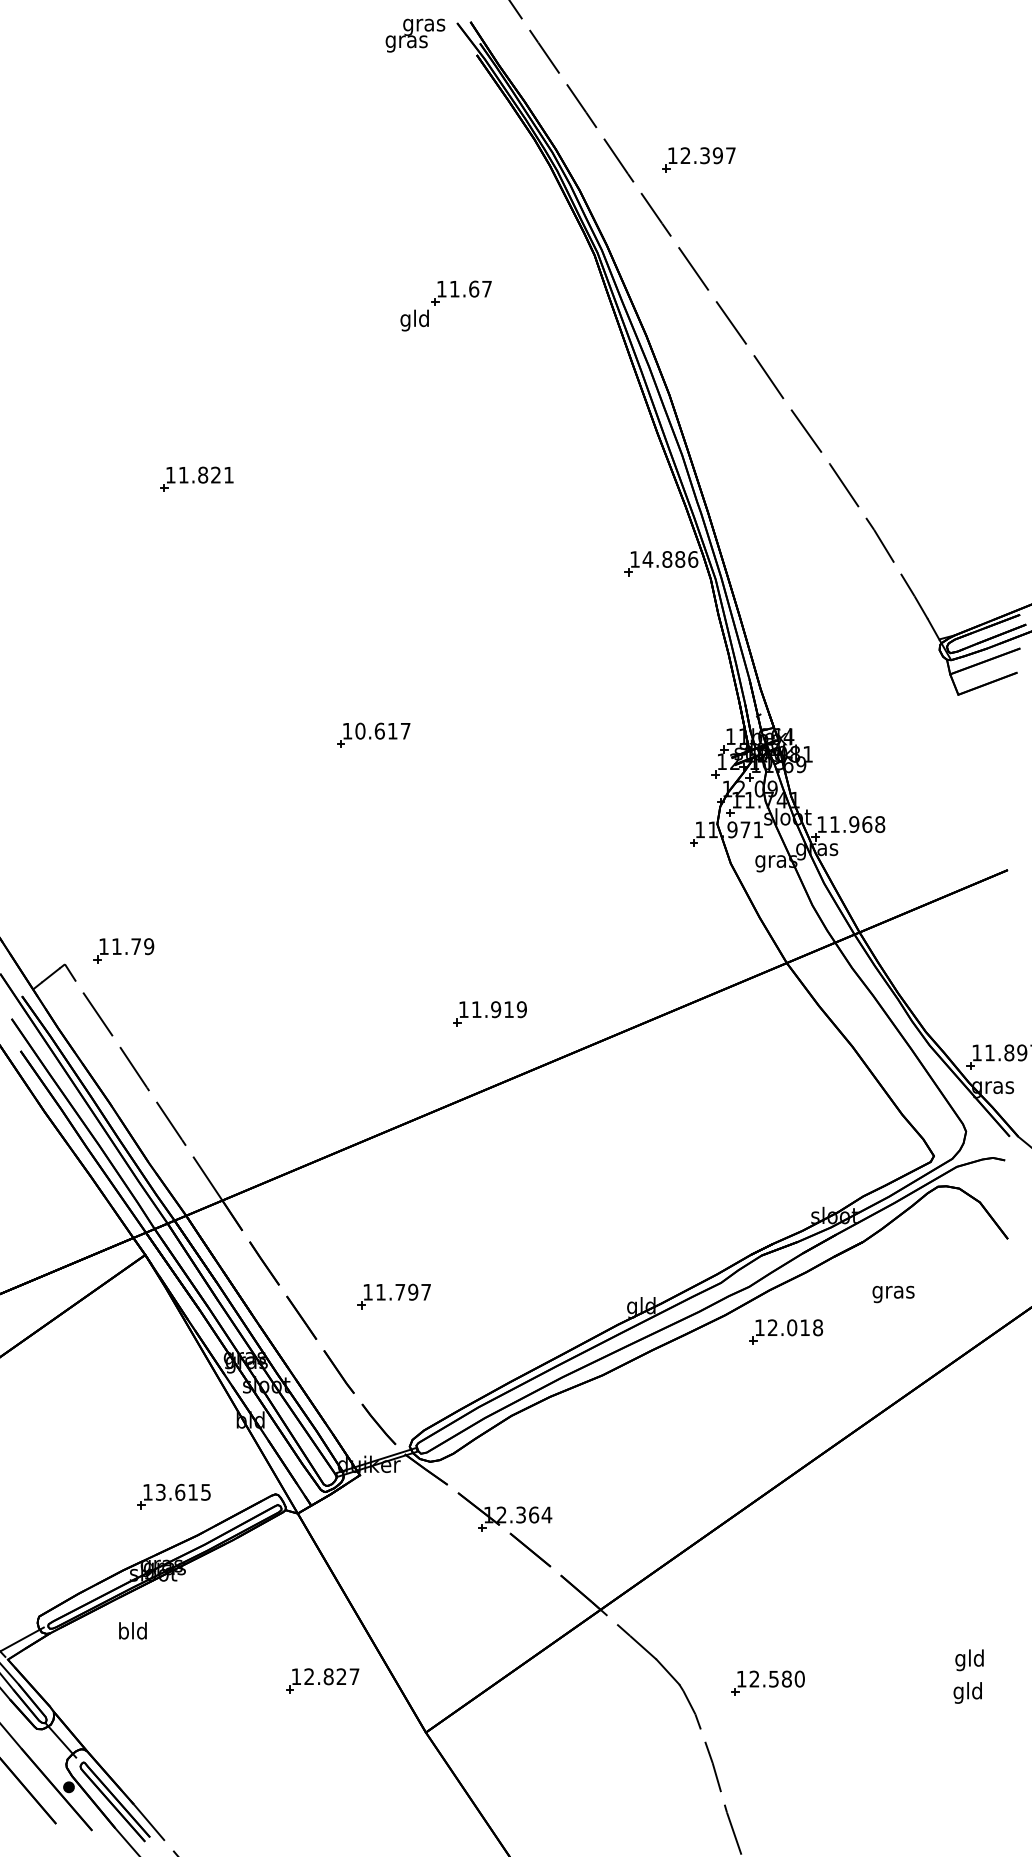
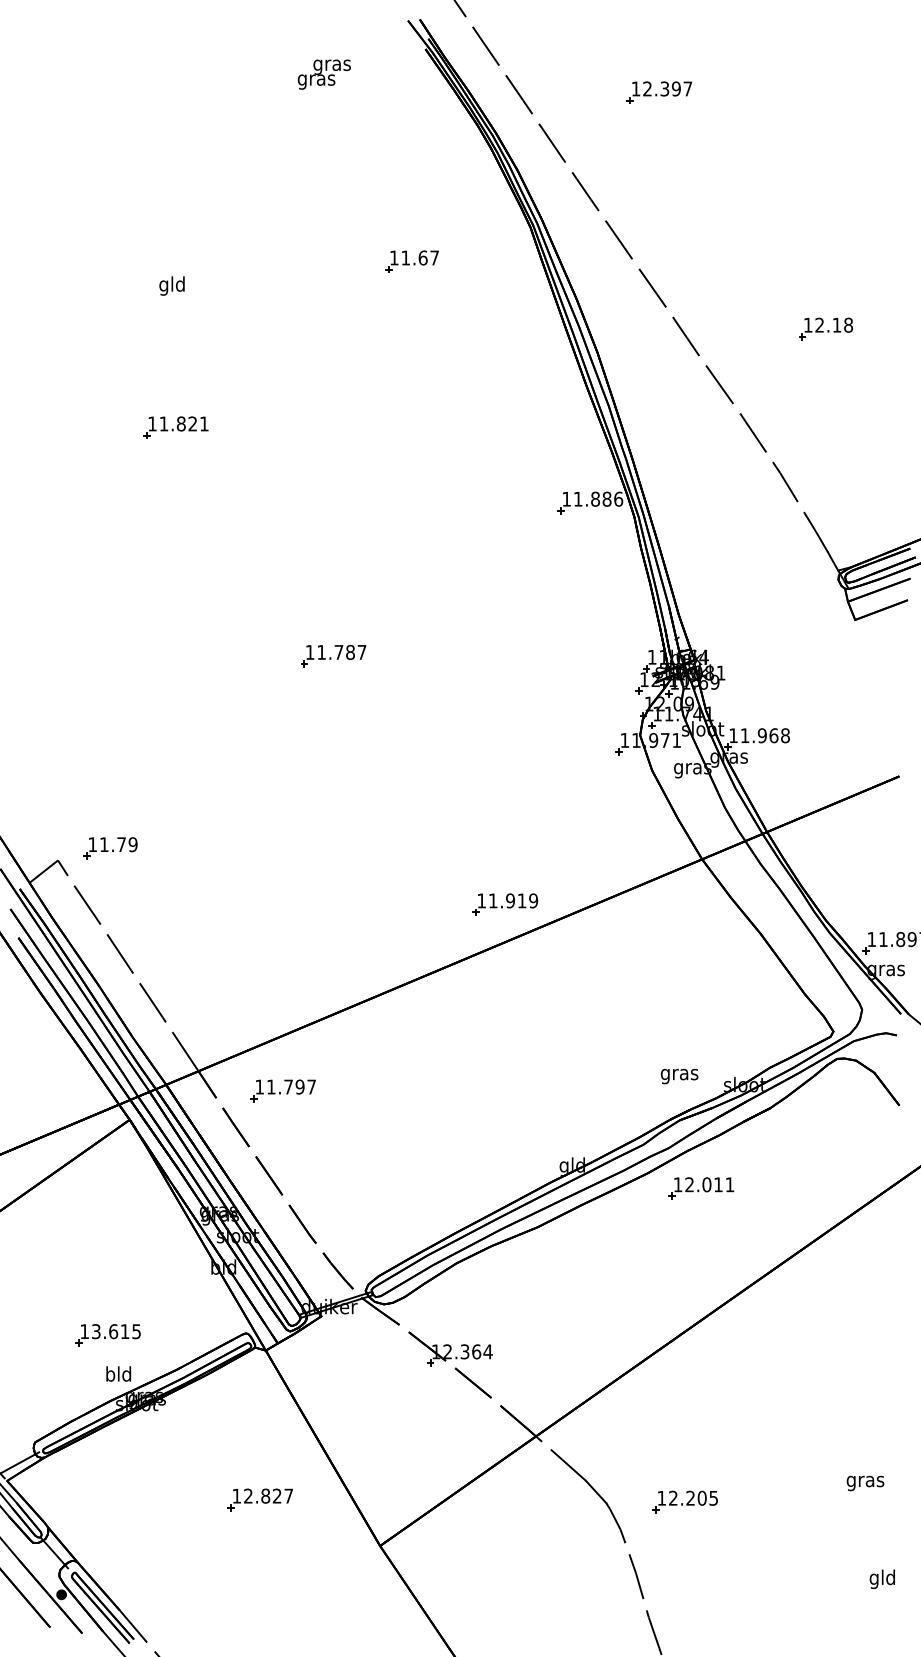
text: (415, 35) -> (324, 74), moved
part: (698, 159) -> (659, 92), moved
text: (414, 320) -> (171, 285), moved
part: (925, 368) -> (825, 328), added
text: (647, 559) -> (577, 499), 14.886 -> 11.886
text: (376, 730) -> (336, 651), 10.617 -> 11.787
part: (489, 1013) -> (504, 904), moved
text: (893, 1294) -> (679, 1076), moved
part: (393, 1296) -> (282, 1090), moved
text: (818, 1327) -> (730, 1184), 12.018 -> 12.011
part: (173, 1496) -> (107, 1335), moved
text: (132, 1630) -> (118, 1373), moved
text: (969, 1660) -> (865, 1481), gld -> gras
text: (786, 1678) -> (701, 1497), 12.580 -> 12.205
part: (322, 1680) -> (260, 1499), moved
text: (967, 1692) -> (882, 1578), moved

